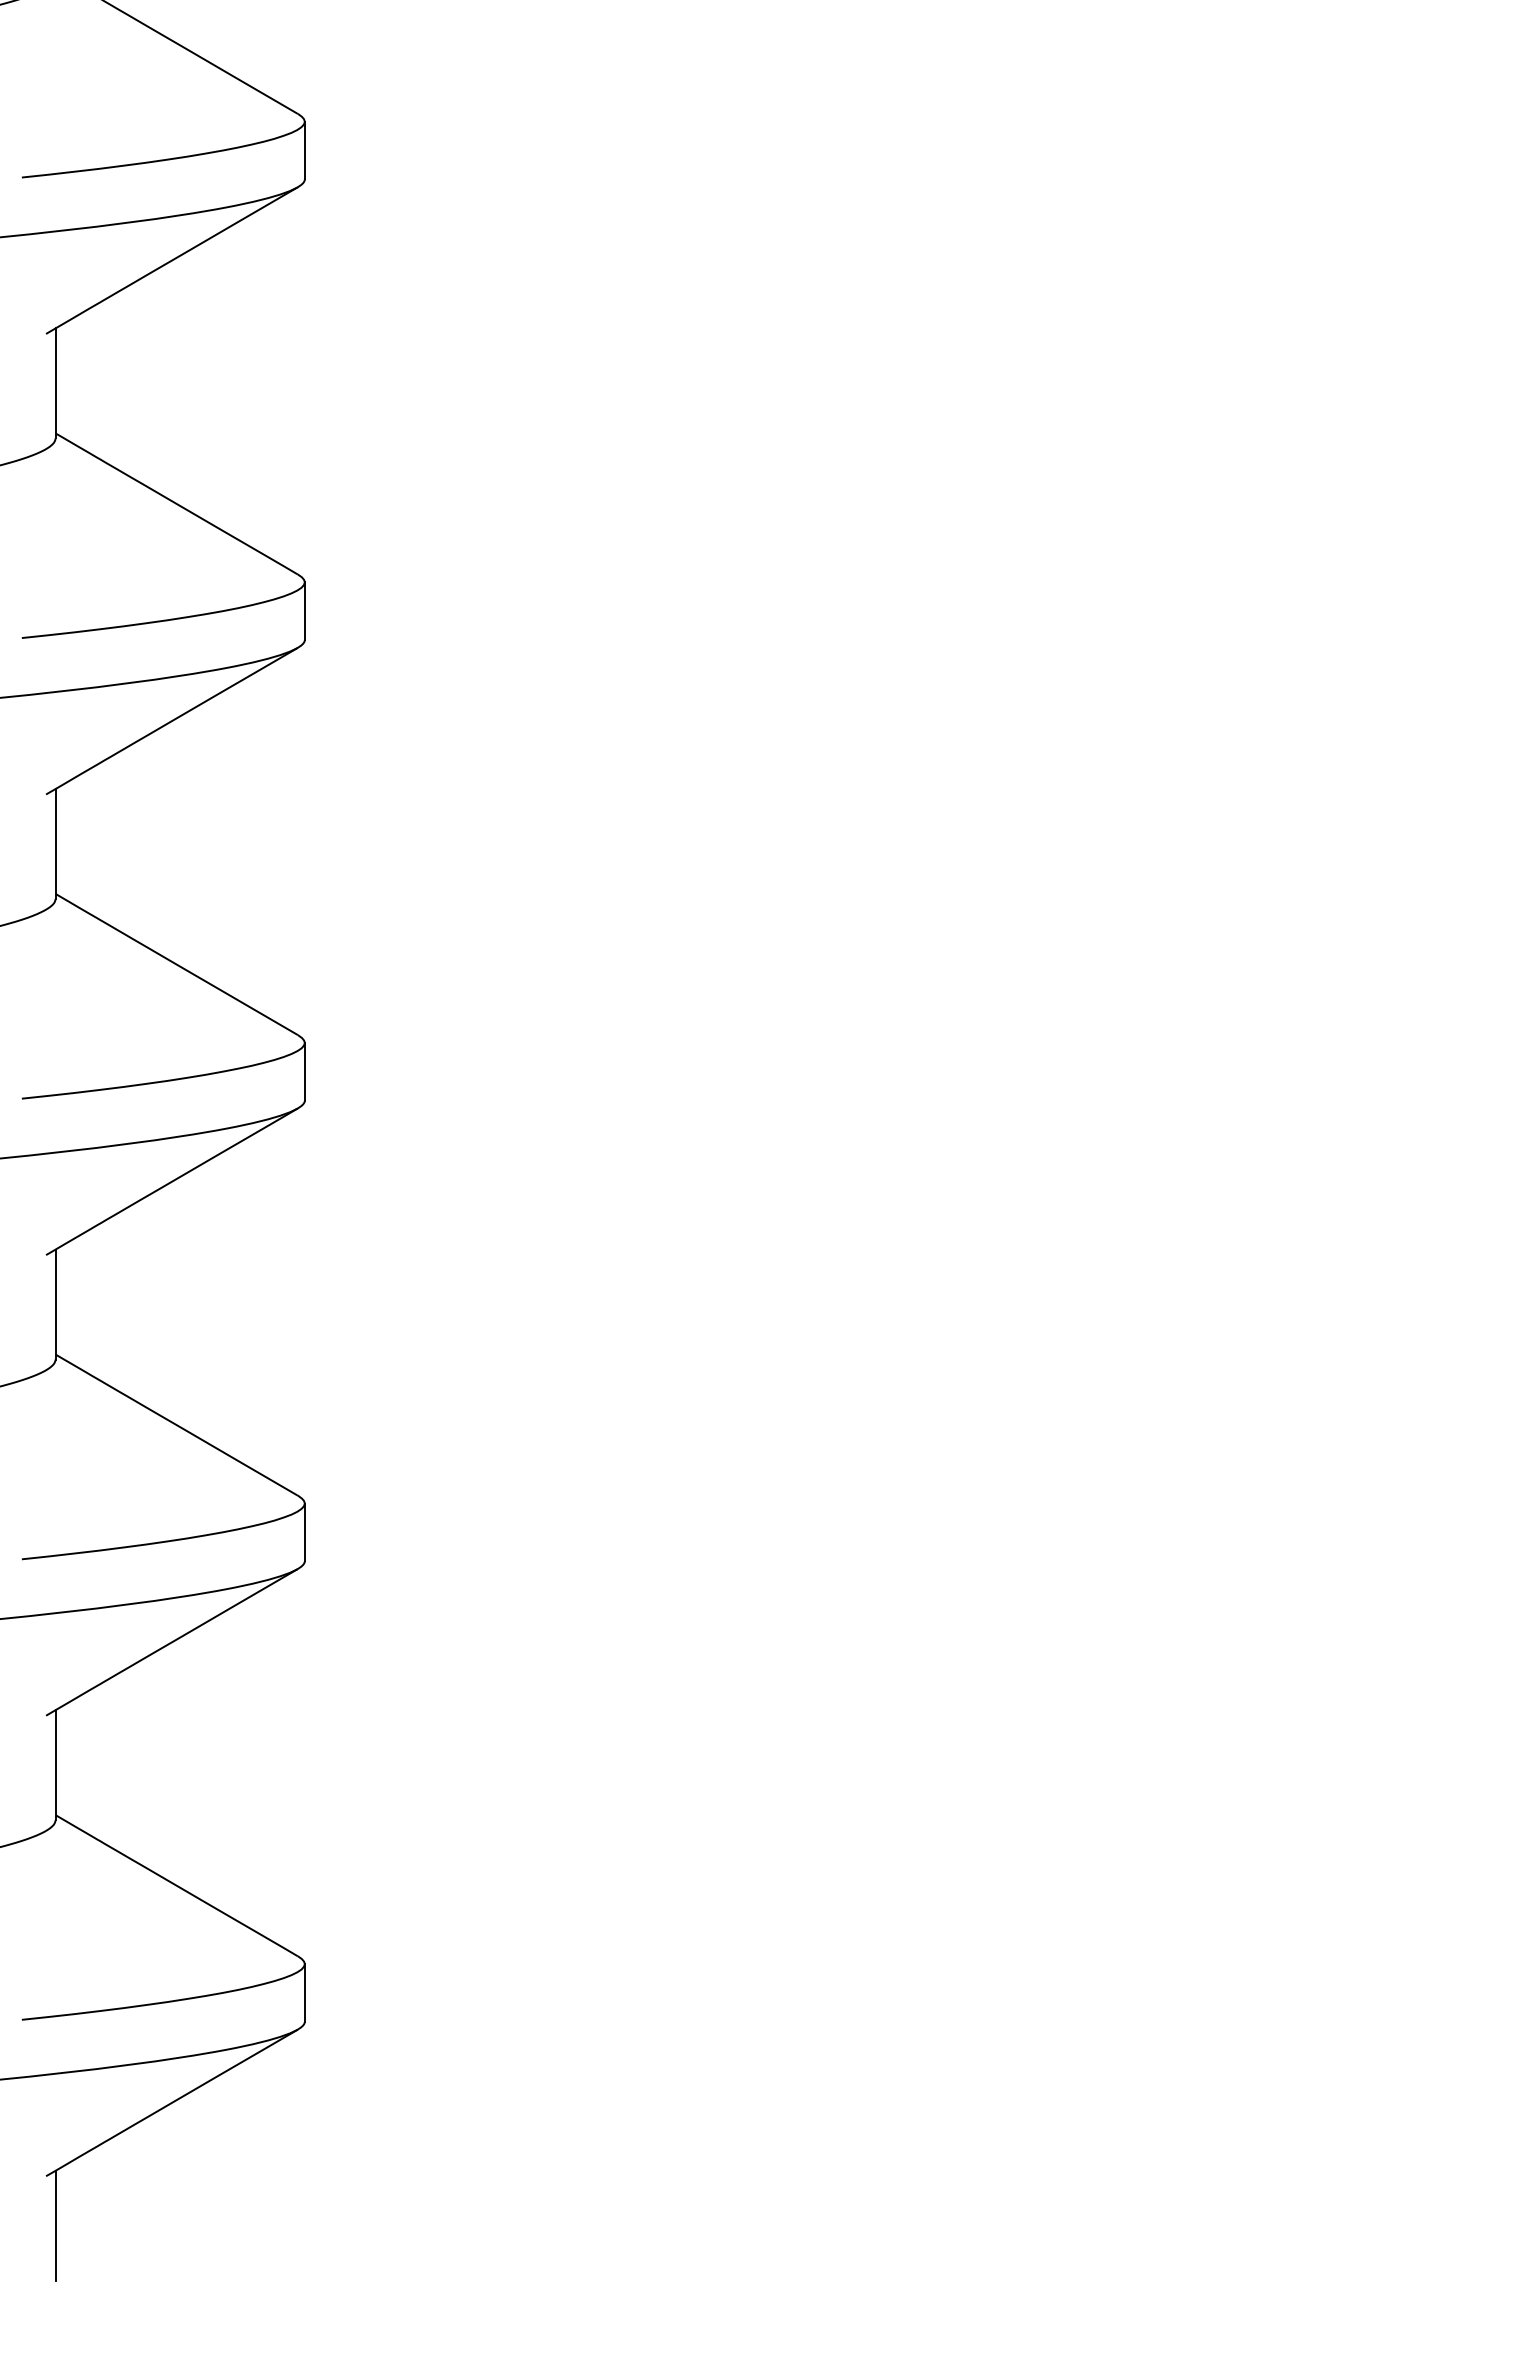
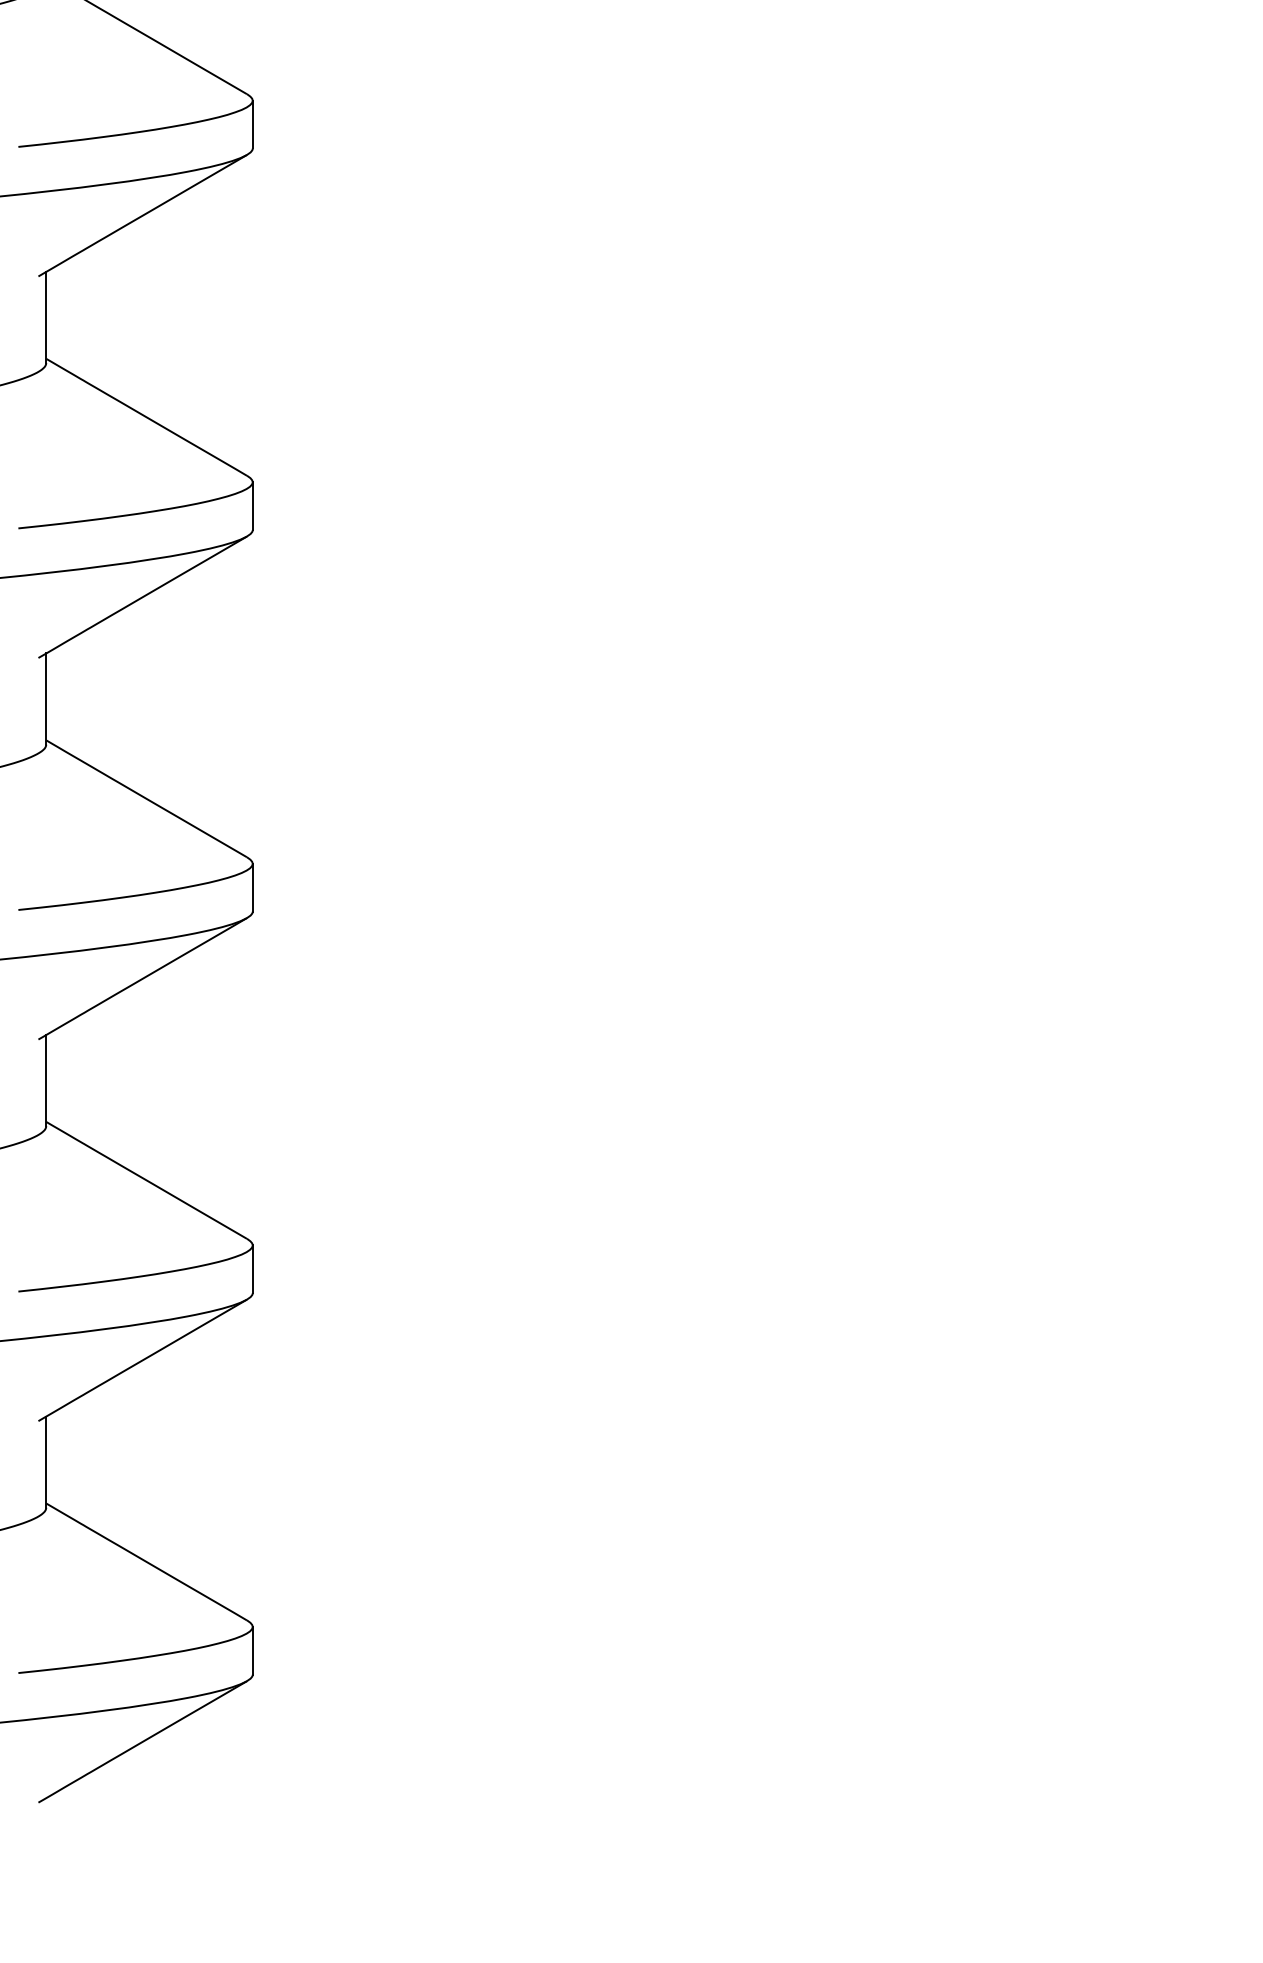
line: (55, 2225) -> (46, 1843), removed

